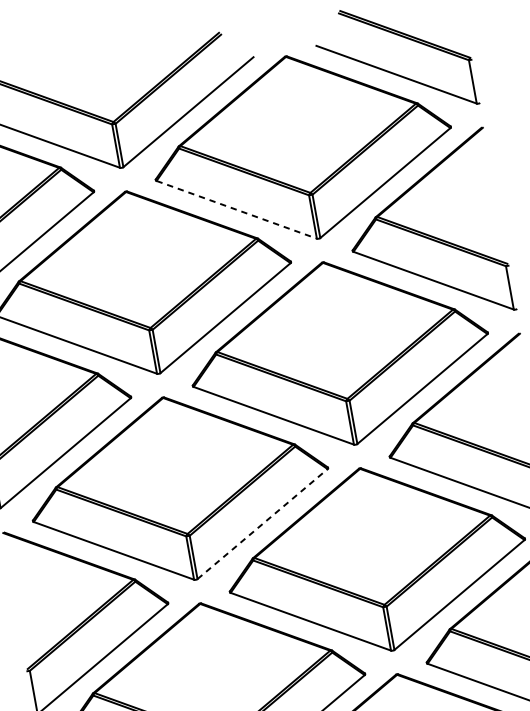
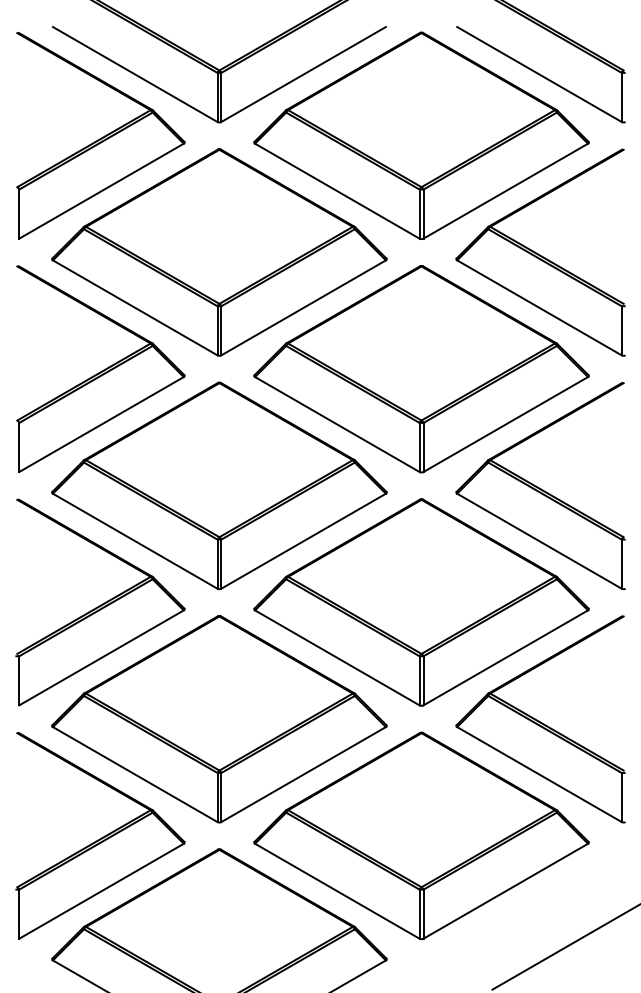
line: (236, 210) -> (337, 191), dashed -> solid
line: (262, 524) -> (303, 541), dashed -> solid

